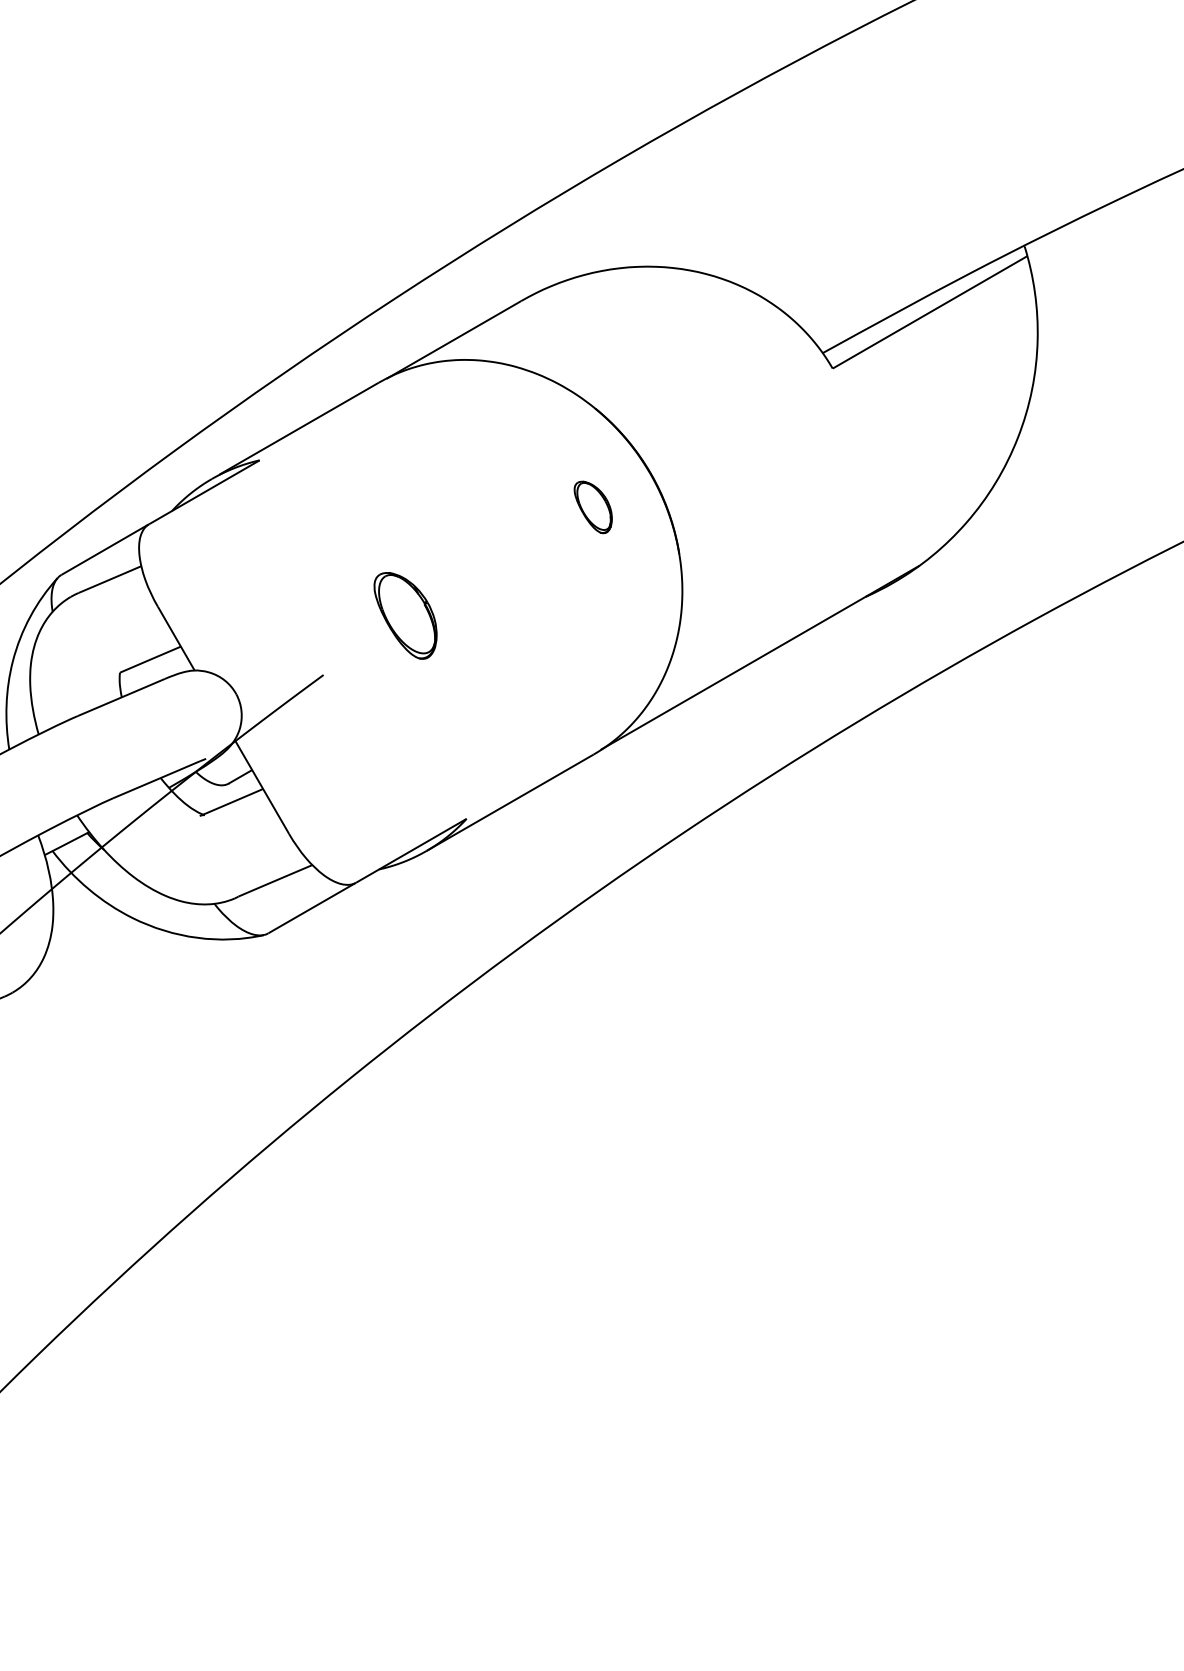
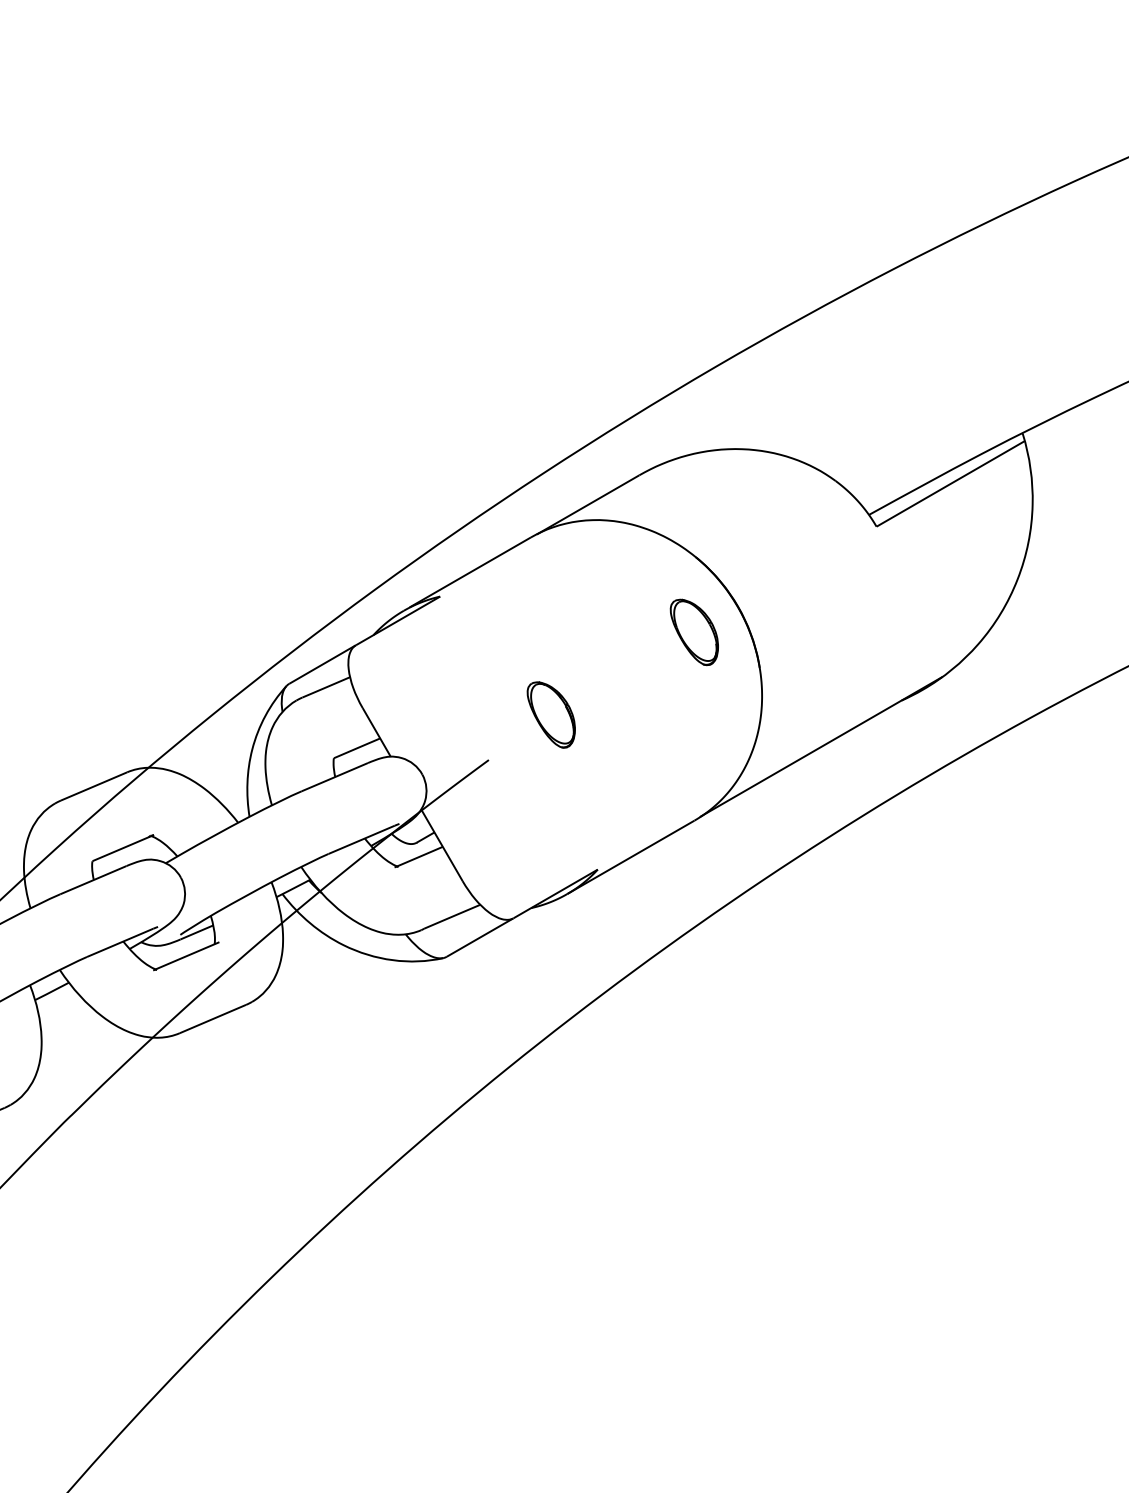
part: (592, 507) -> (693, 632), size x1.67

